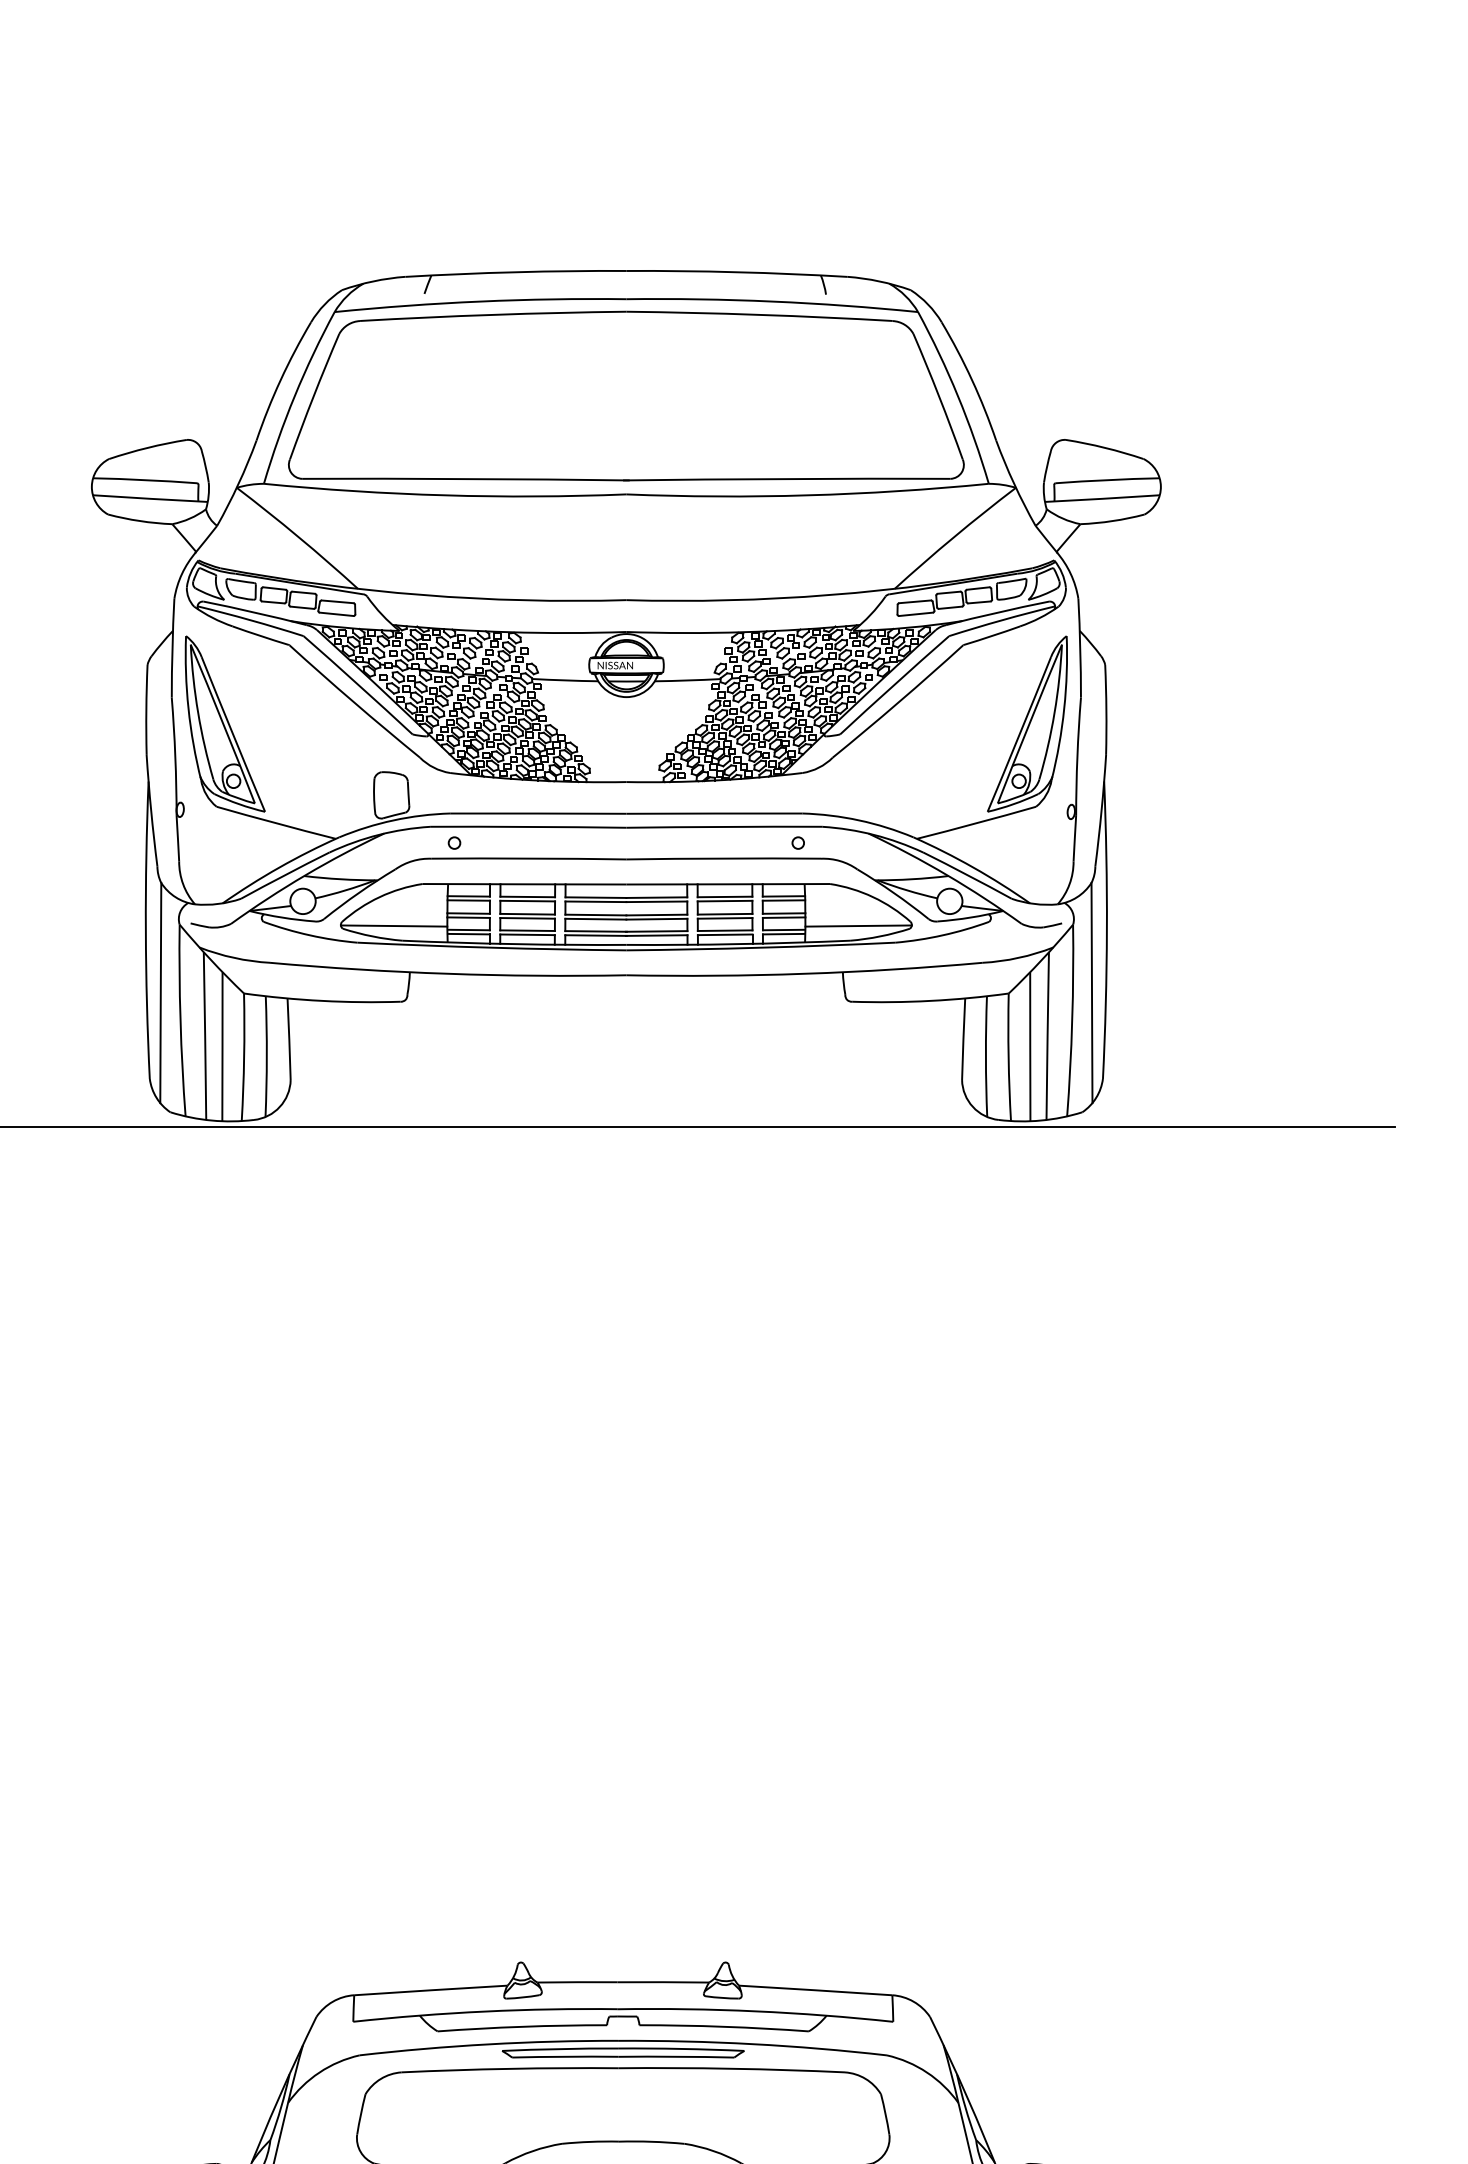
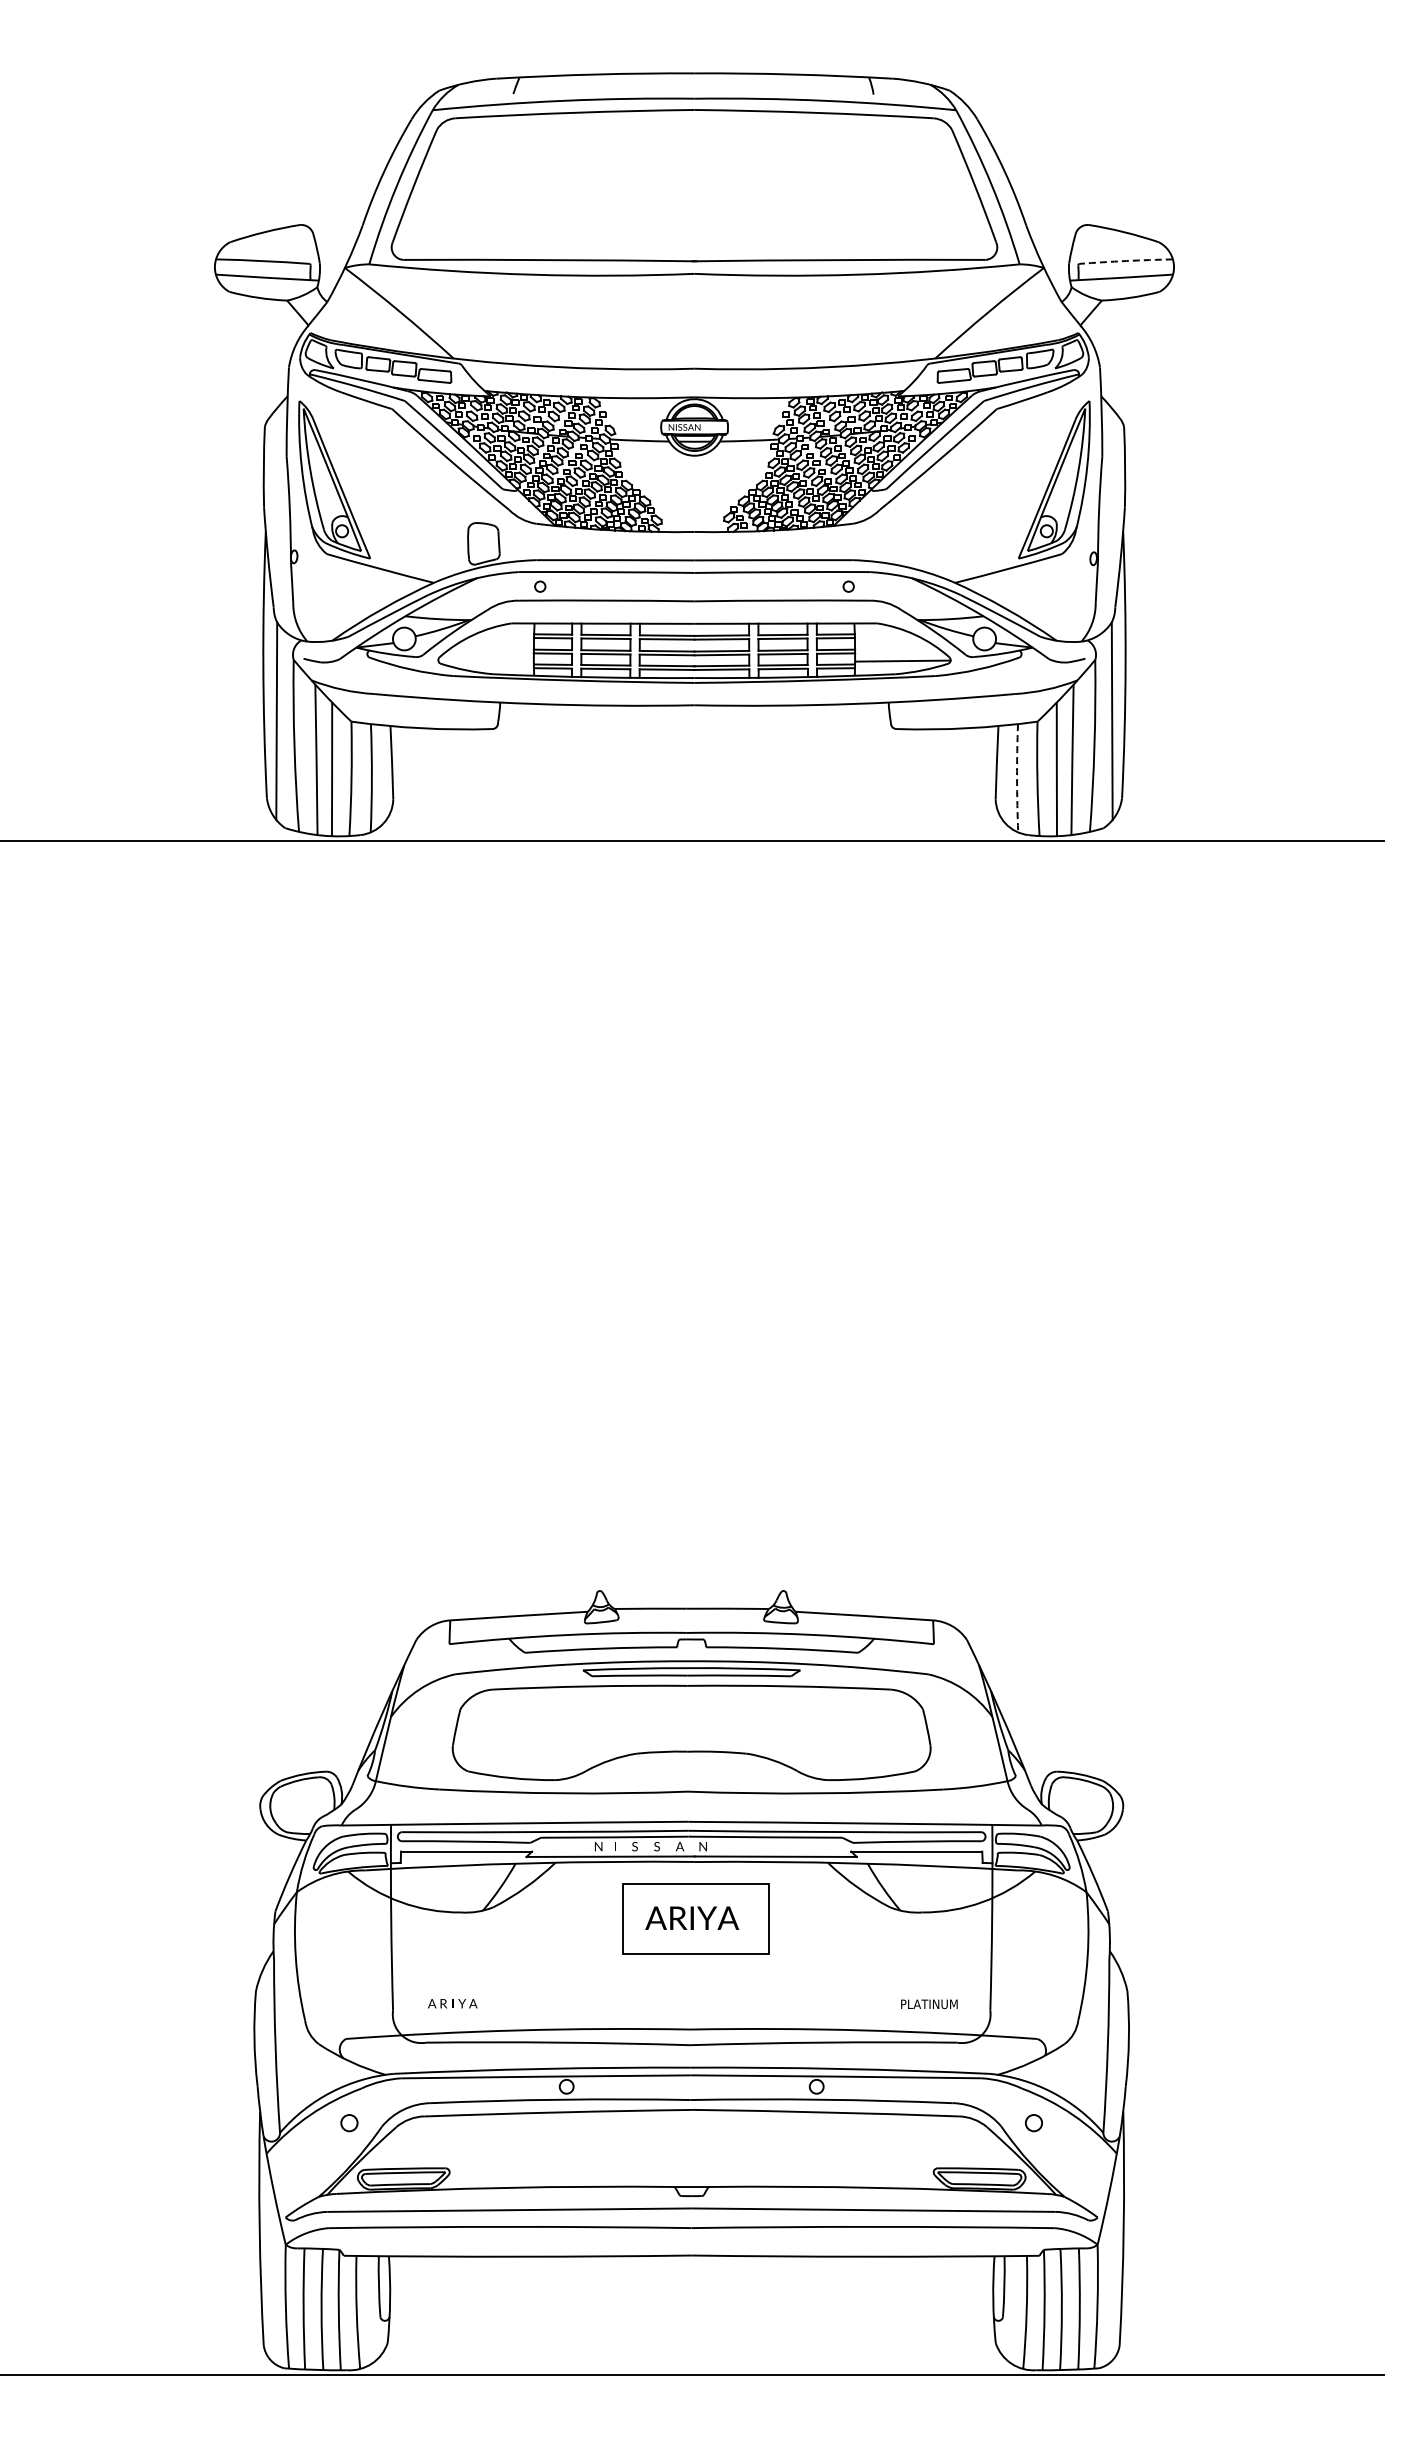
arc: (1107, 480) -> (1126, 261), solid -> dashed
line: (393, 925) -> (485, 660), removed
arc: (986, 1056) -> (1017, 778), solid -> dashed

